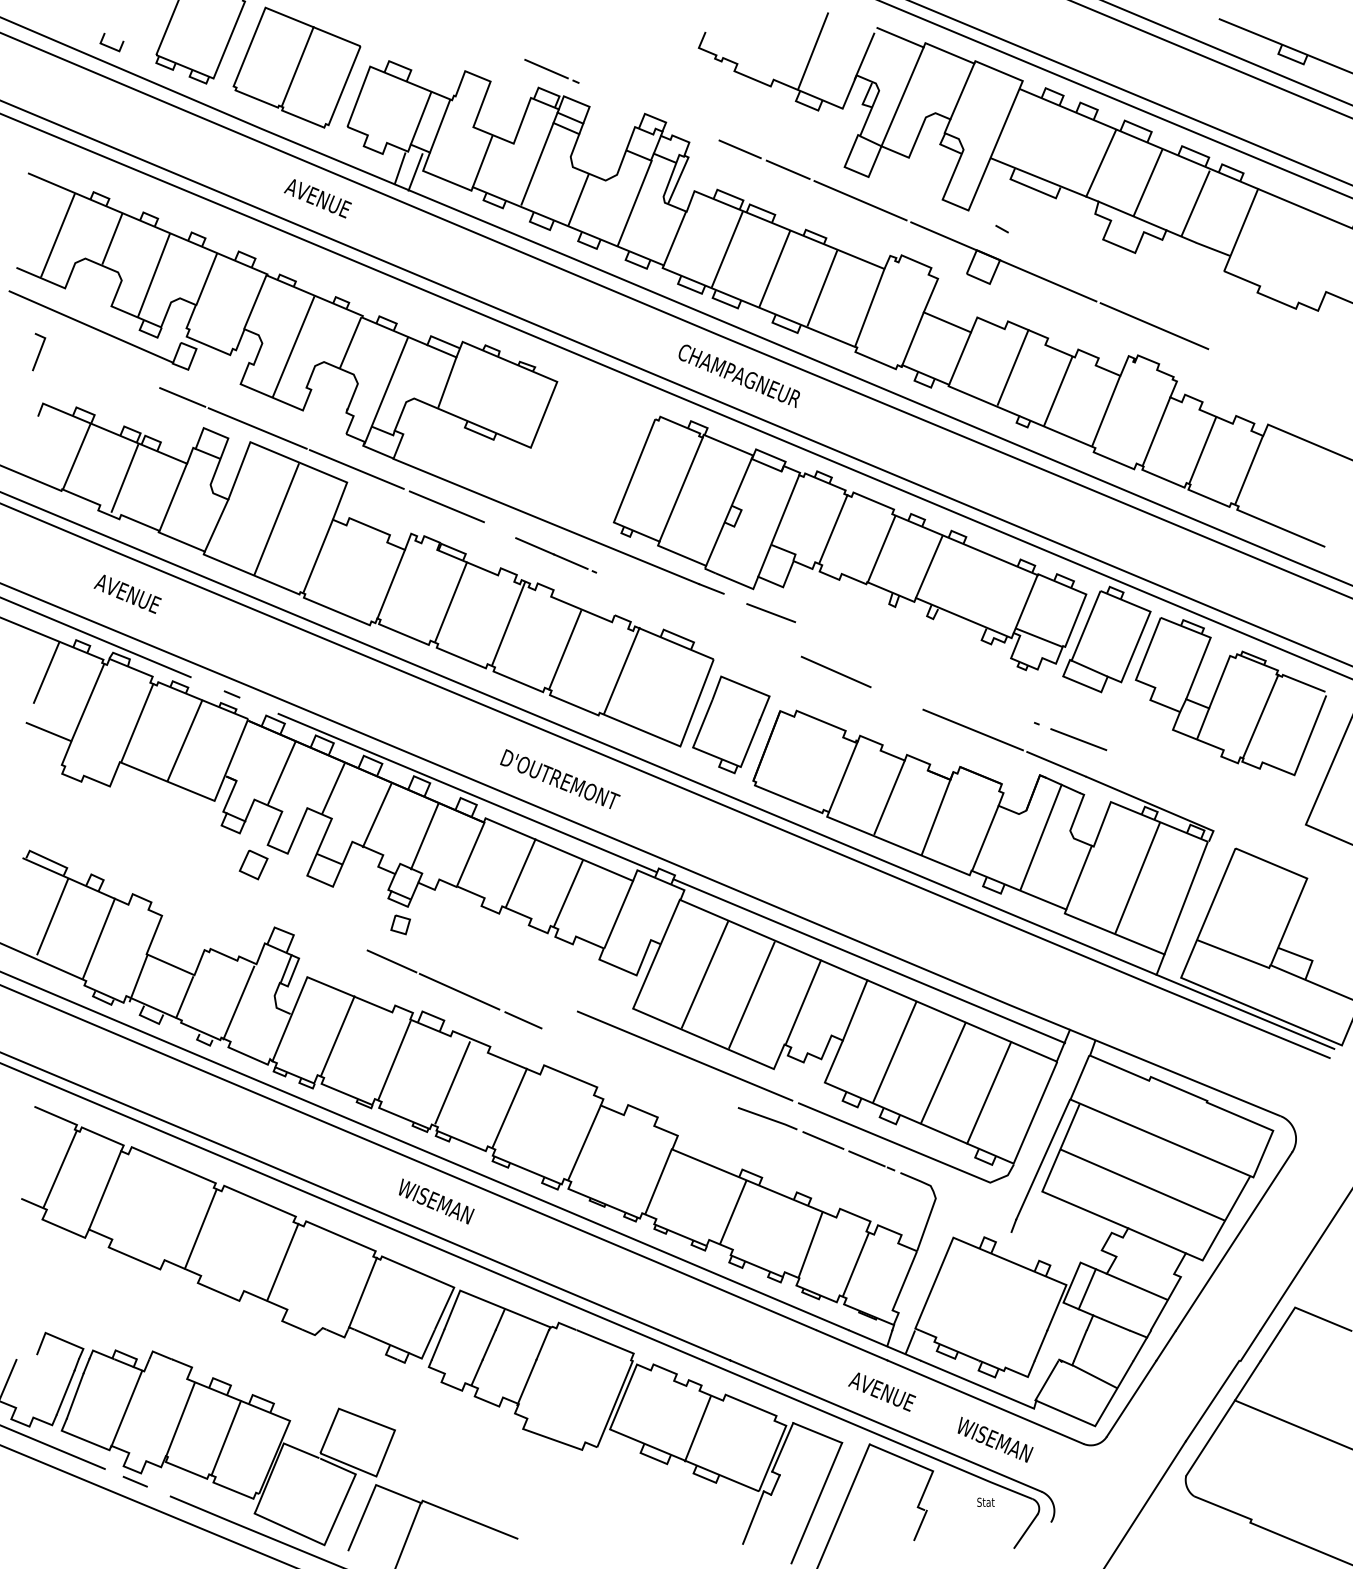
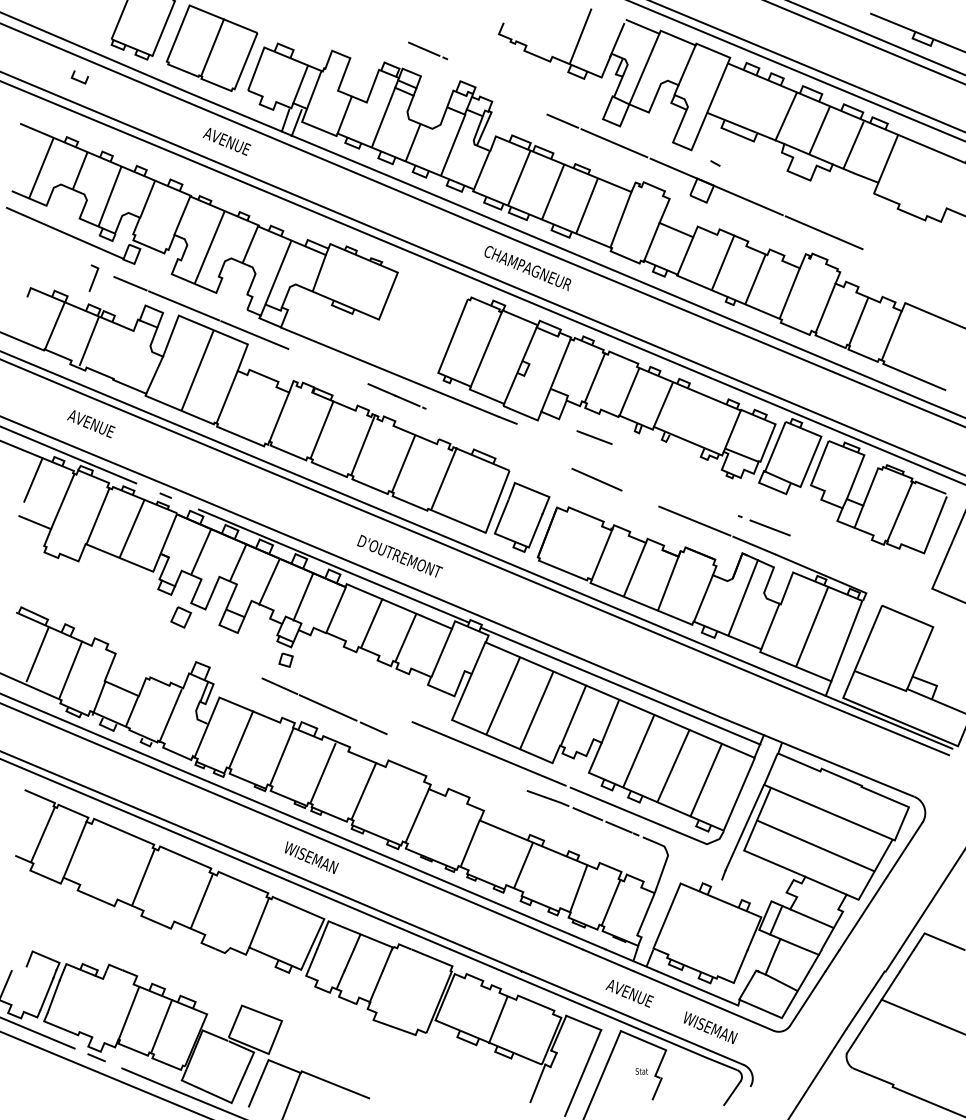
line: (109, 45) -> (78, 79), moved
line: (552, 70) -> (428, 50), moved
line: (740, 149) -> (528, 106), removed
line: (38, 350) -> (93, 277), moved
line: (172, 496) -> (123, 354), removed
line: (446, 506) -> (318, 361), removed
line: (771, 612) -> (594, 437), moved
line: (126, 1408) -> (90, 1005), removed
text: (985, 1502) -> (641, 1071), moved

